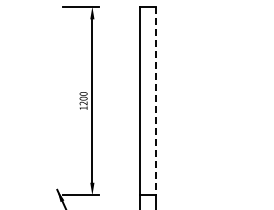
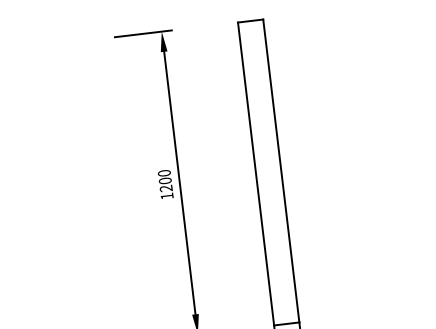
line: (155, 101) -> (281, 171), dashed -> solid

